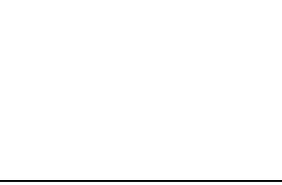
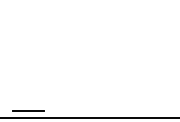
line: (41, 170) -> (27, 111), added

